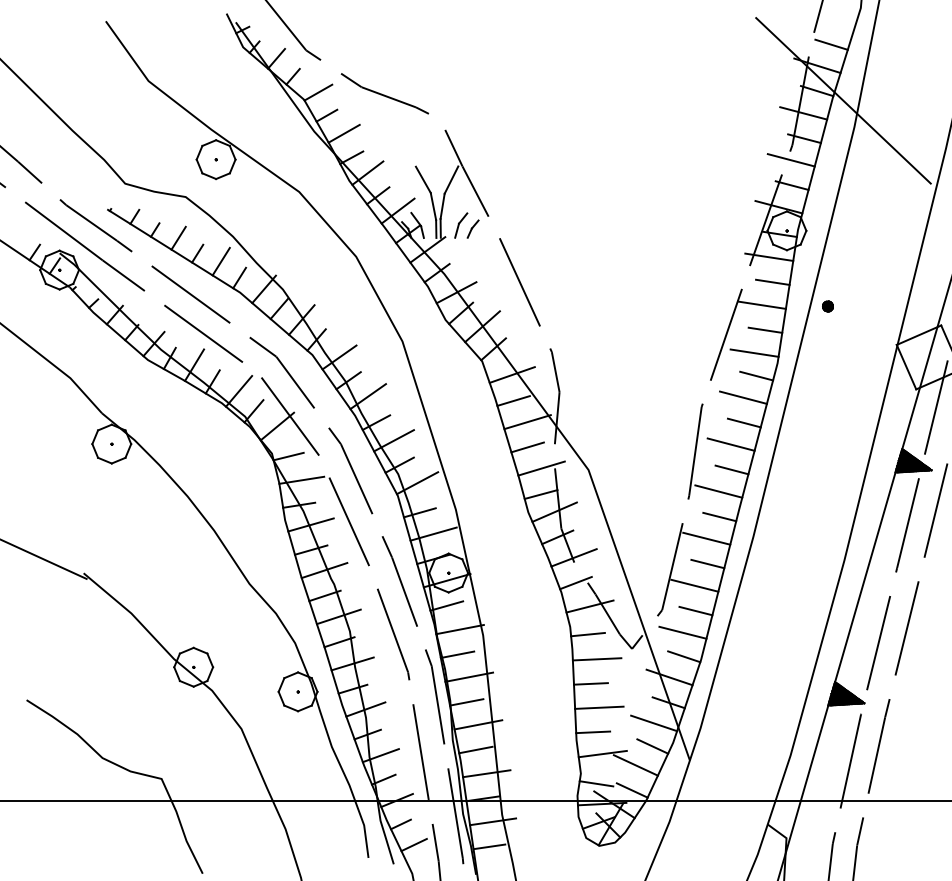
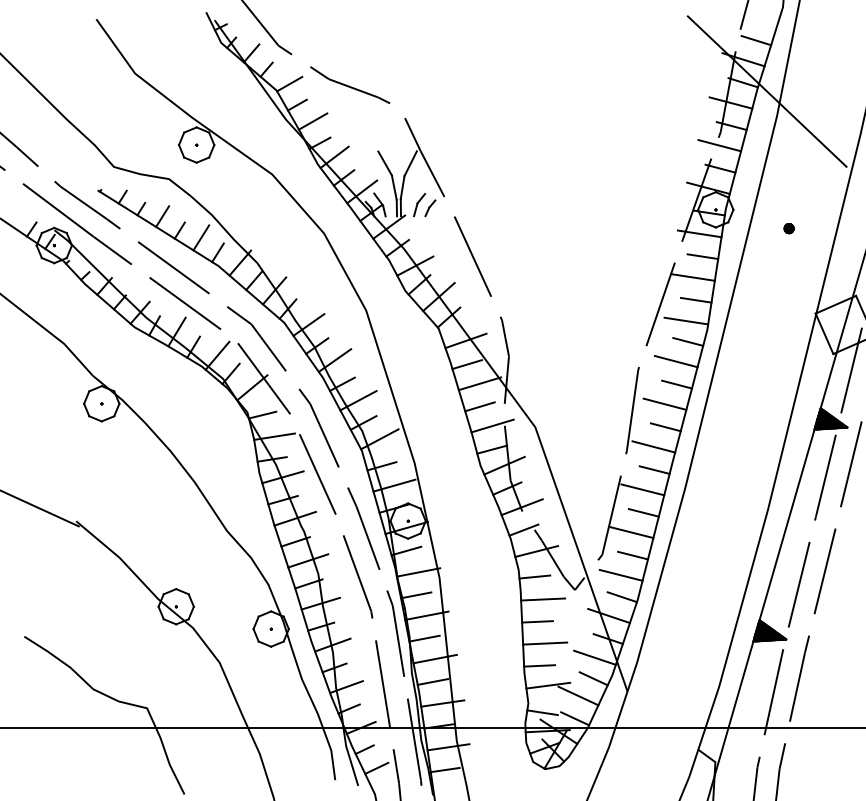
part: (827, 306) -> (788, 228), moved

